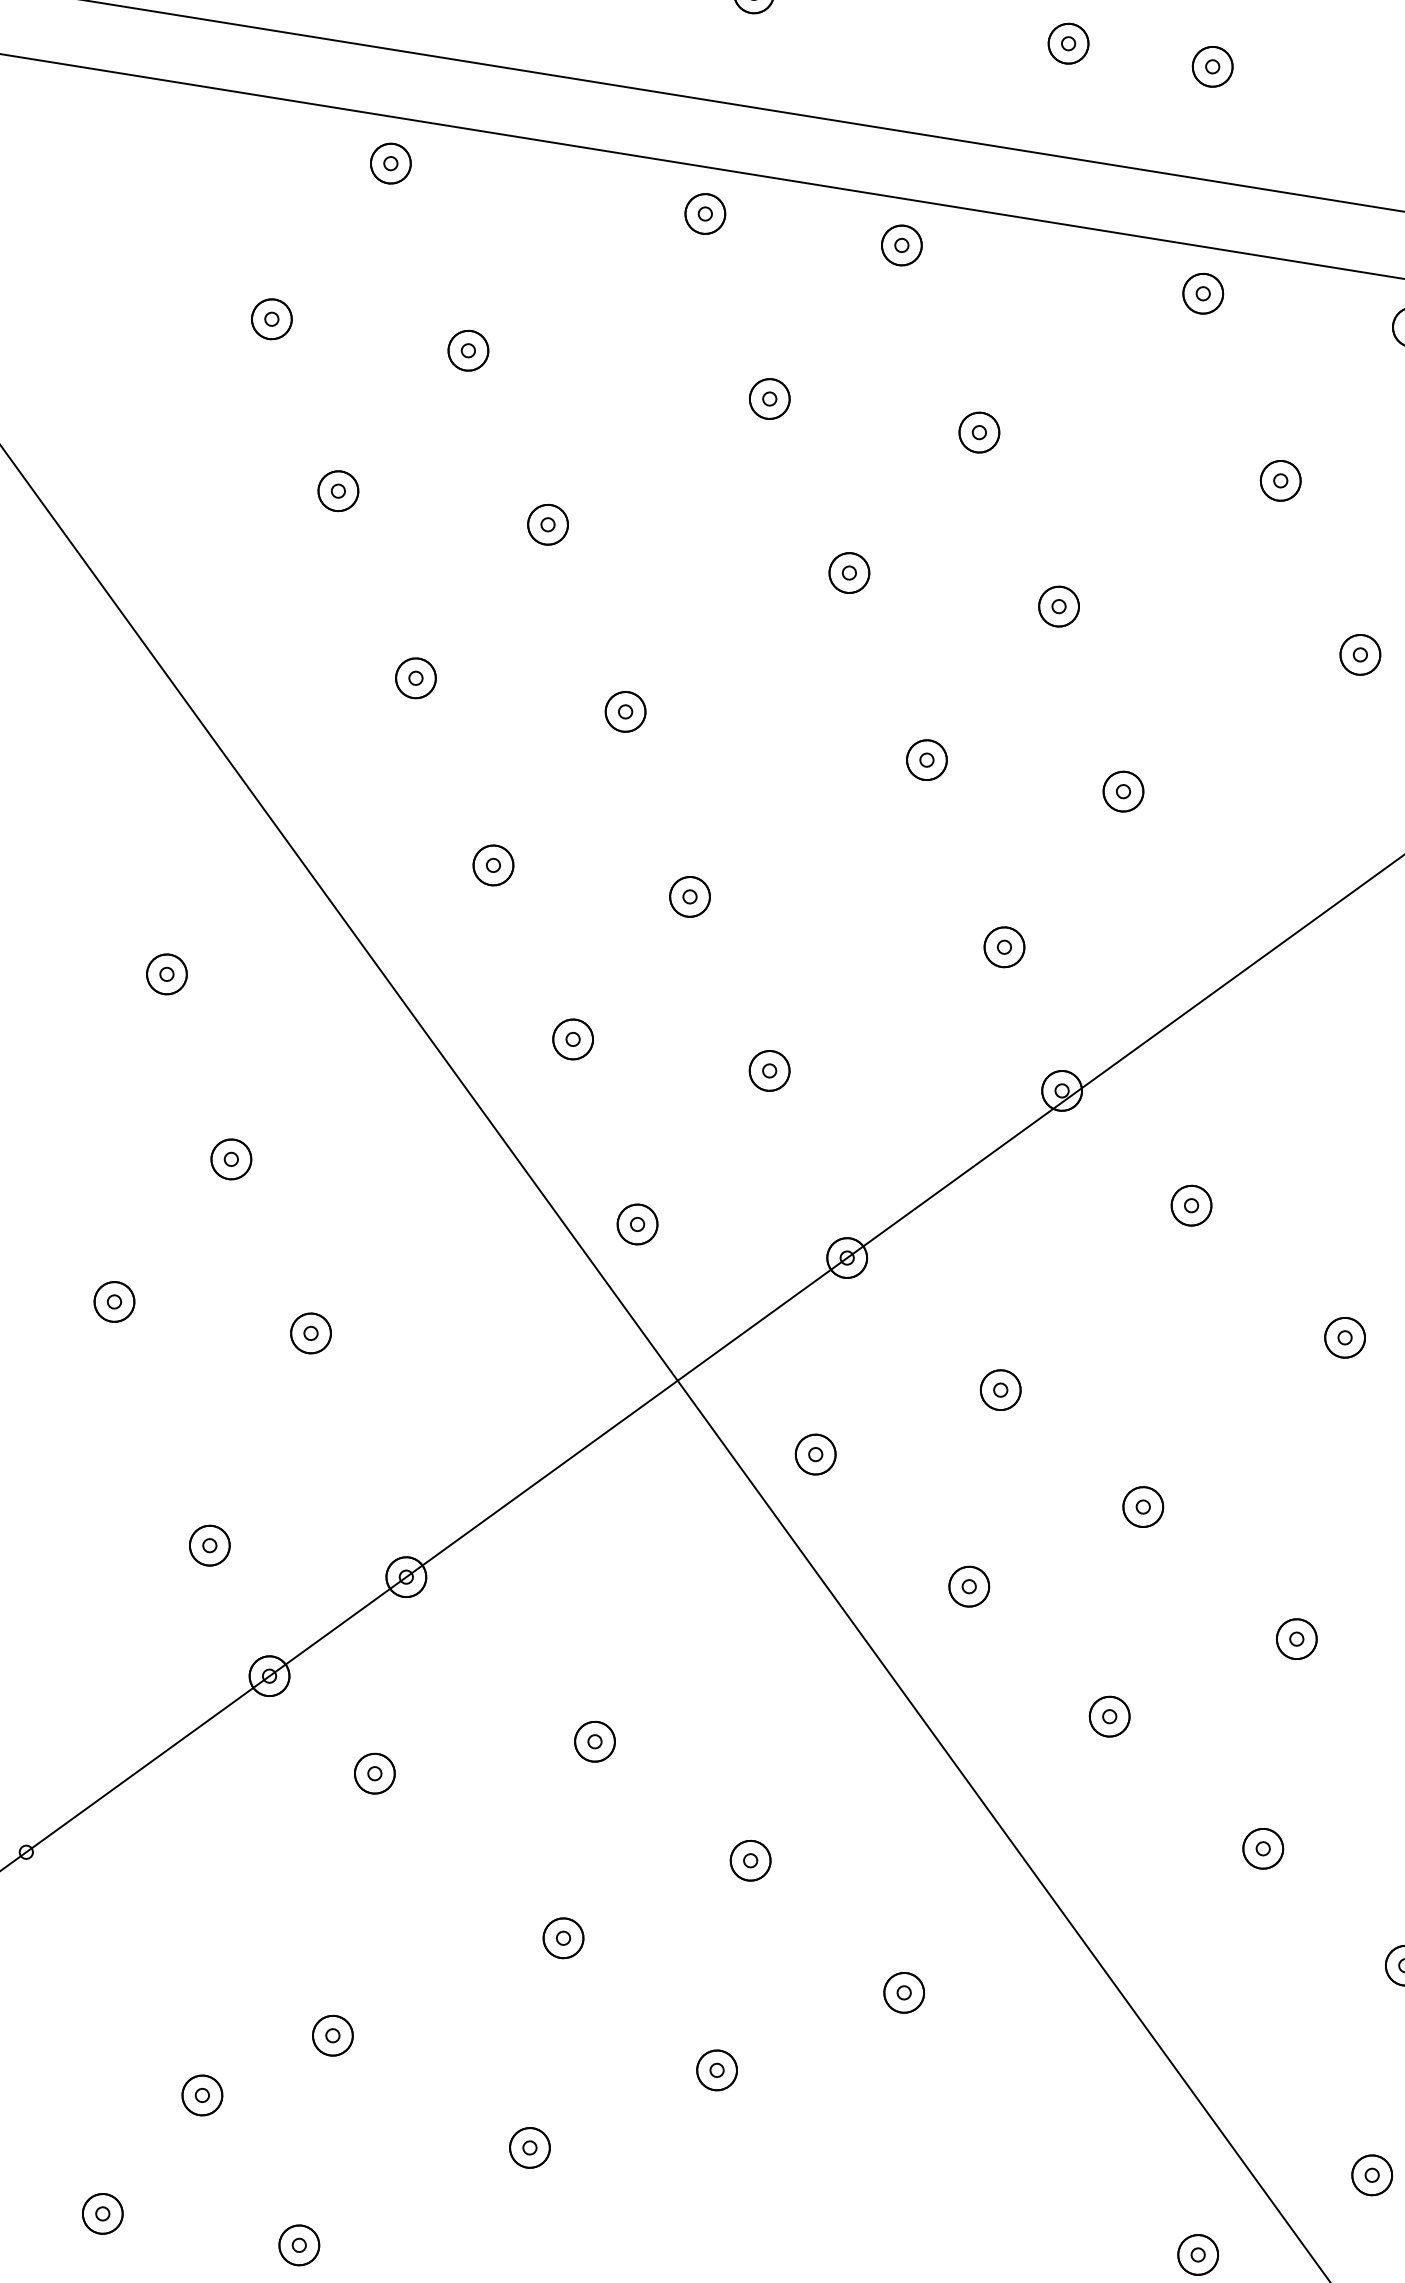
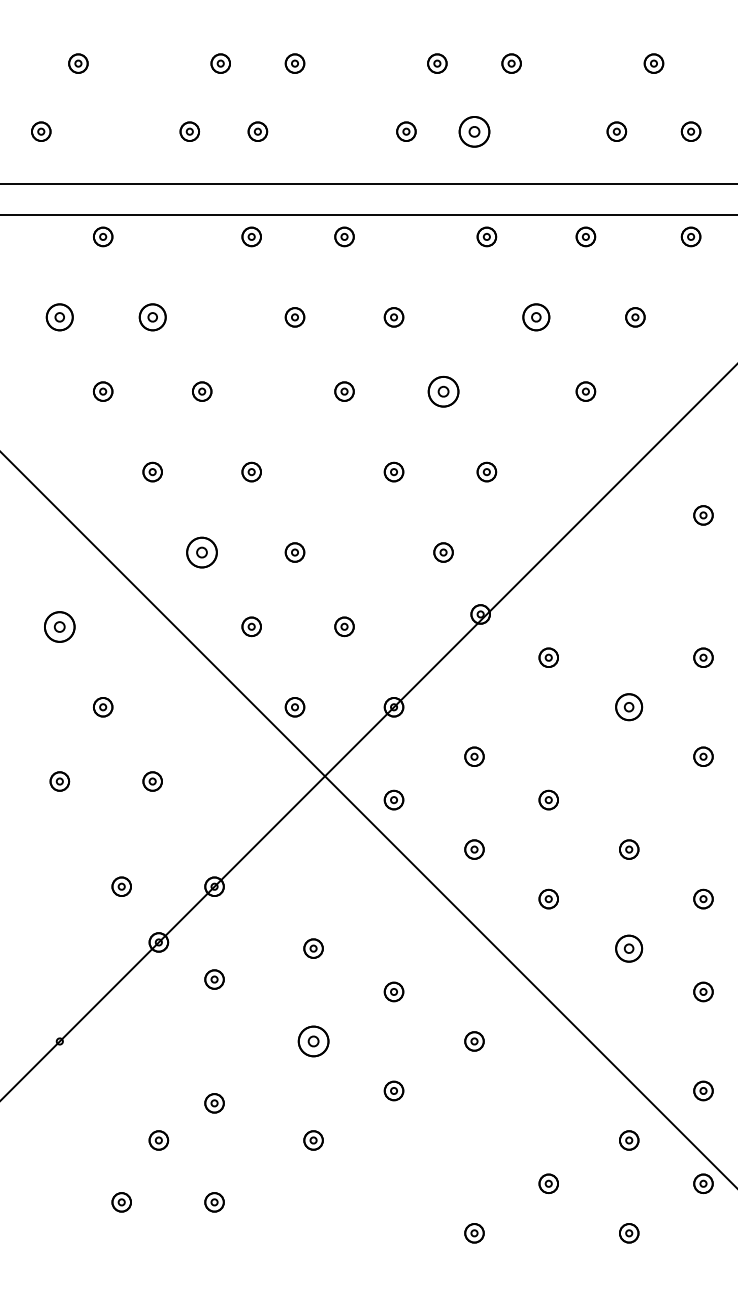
part: (1212, 66) -> (474, 131), size x1.6
part: (271, 319) -> (59, 317), size x1.4
part: (467, 350) -> (152, 317), size x1.4
part: (1280, 481) -> (536, 317), size x1.4
part: (1058, 606) -> (443, 391), size x1.6
part: (494, 865) -> (202, 552), size x1.6
part: (166, 973) -> (59, 626), size x1.6
part: (1345, 1338) -> (629, 707), size x1.4
part: (1263, 1848) -> (629, 948), size x1.4
part: (563, 1938) -> (313, 1041), size x1.6

